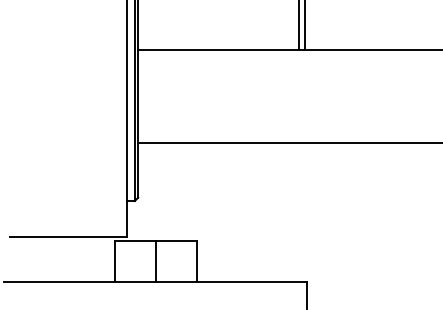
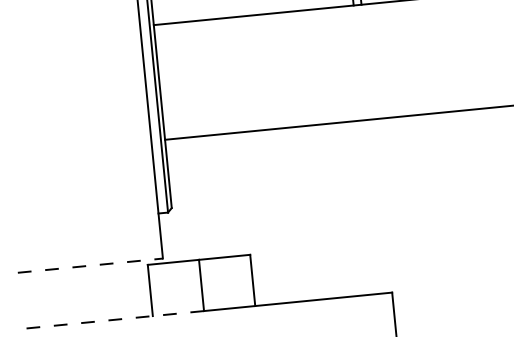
line: (69, 237) -> (91, 265), solid -> dashed
line: (80, 282) -> (110, 320), solid -> dashed

